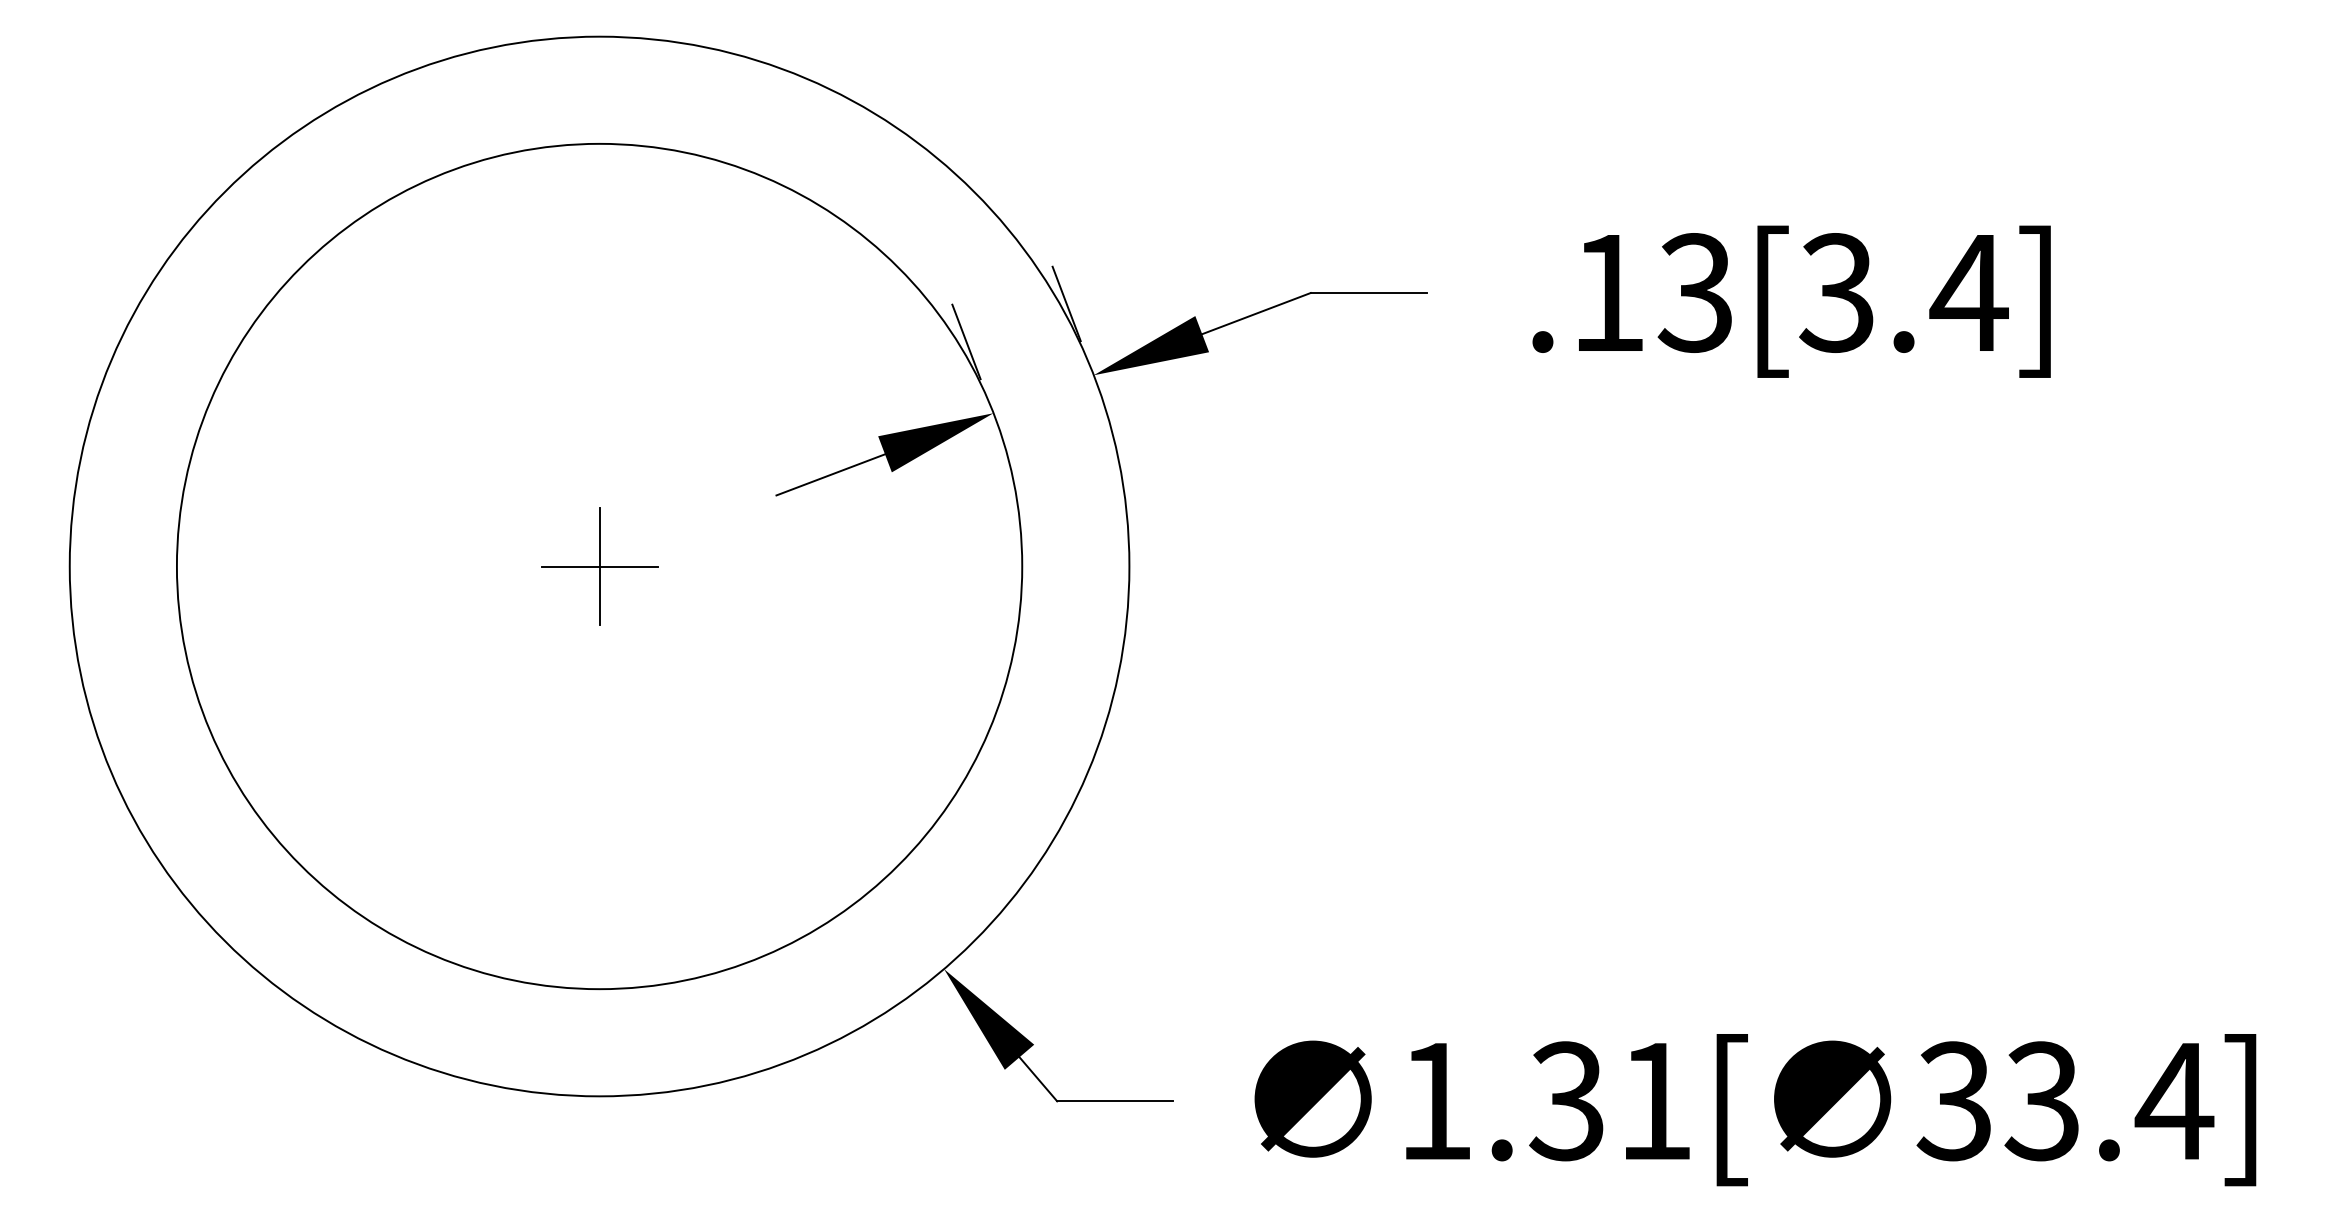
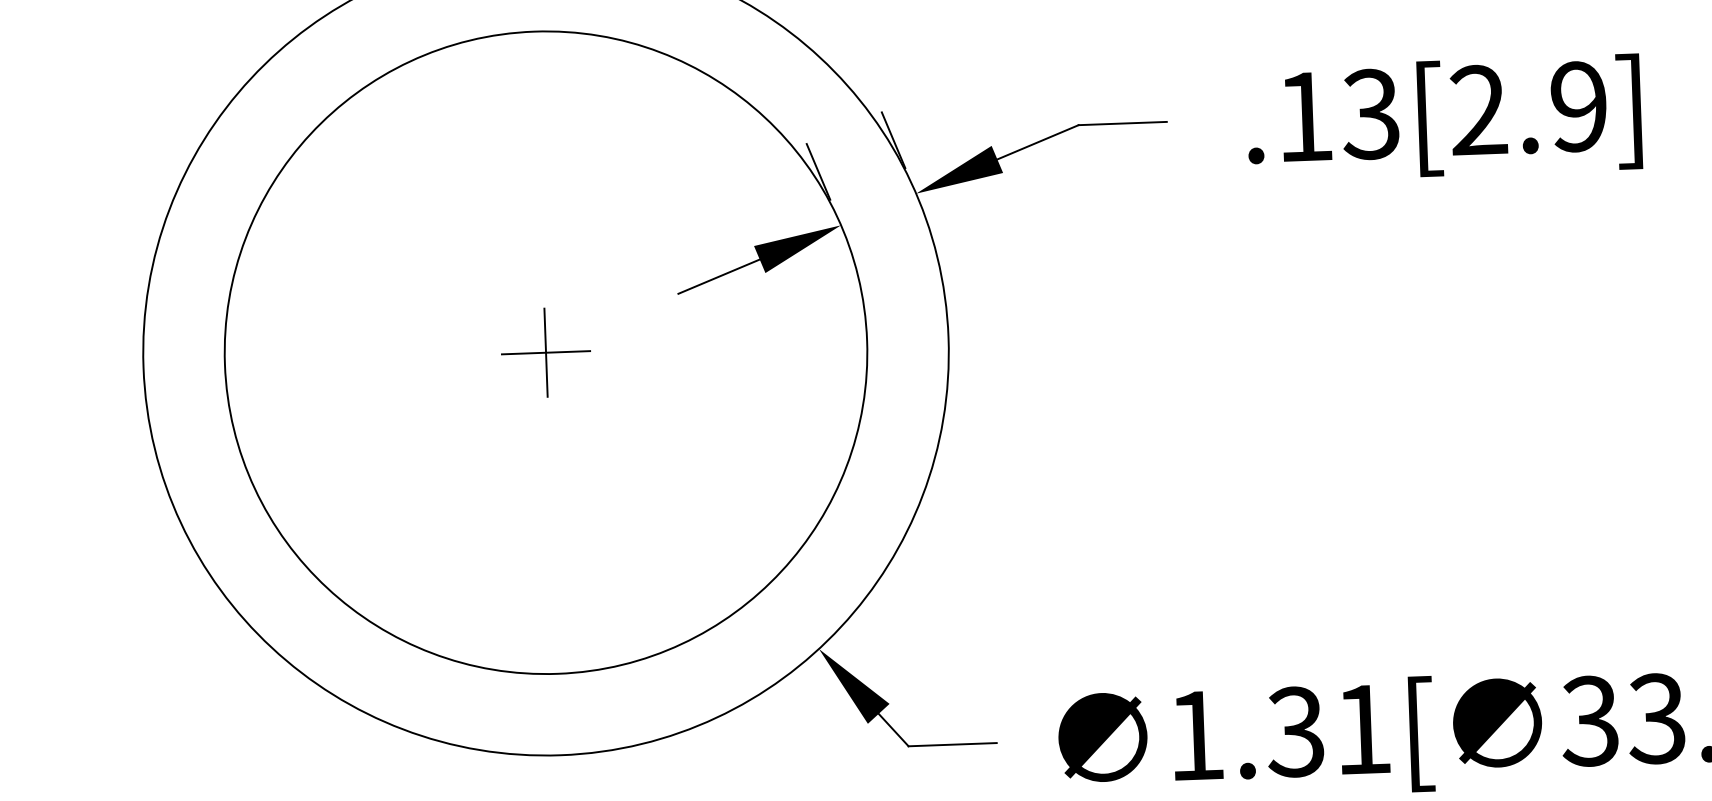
text: (1903, 292) -> (1528, 108), .13[3.4] -> .13[2.9]

